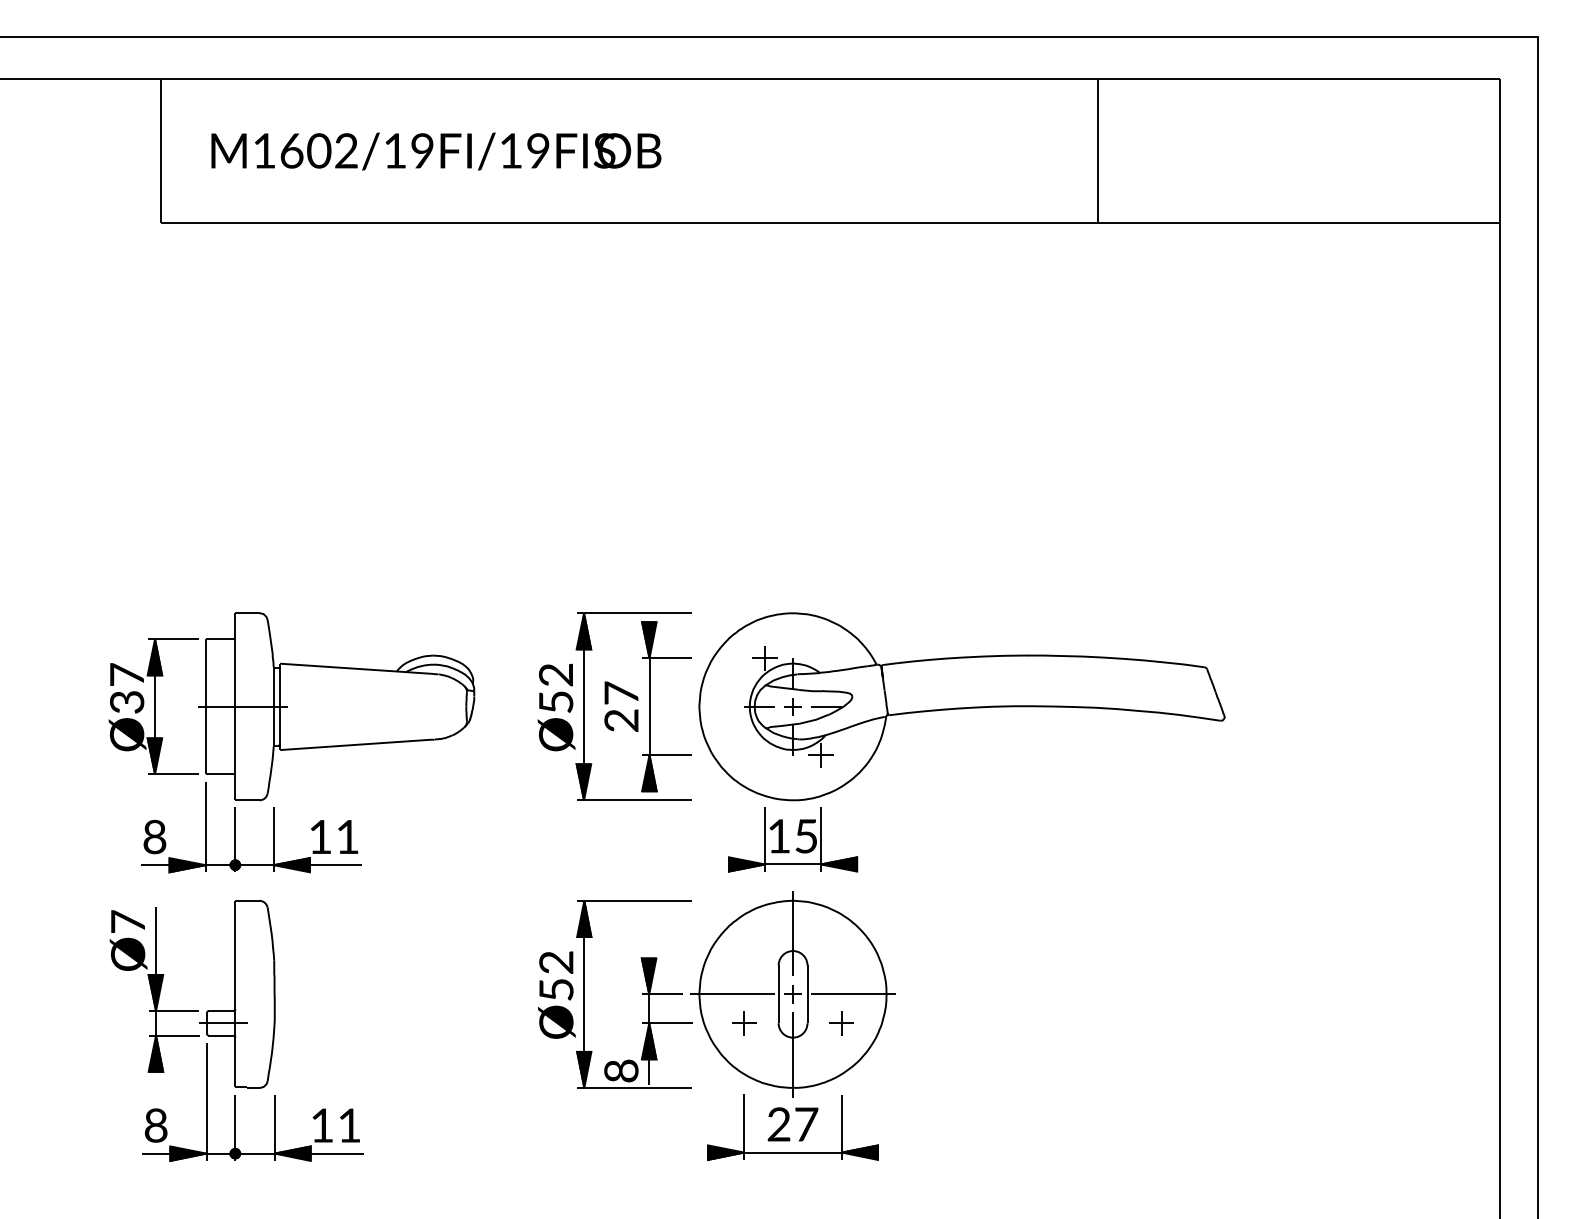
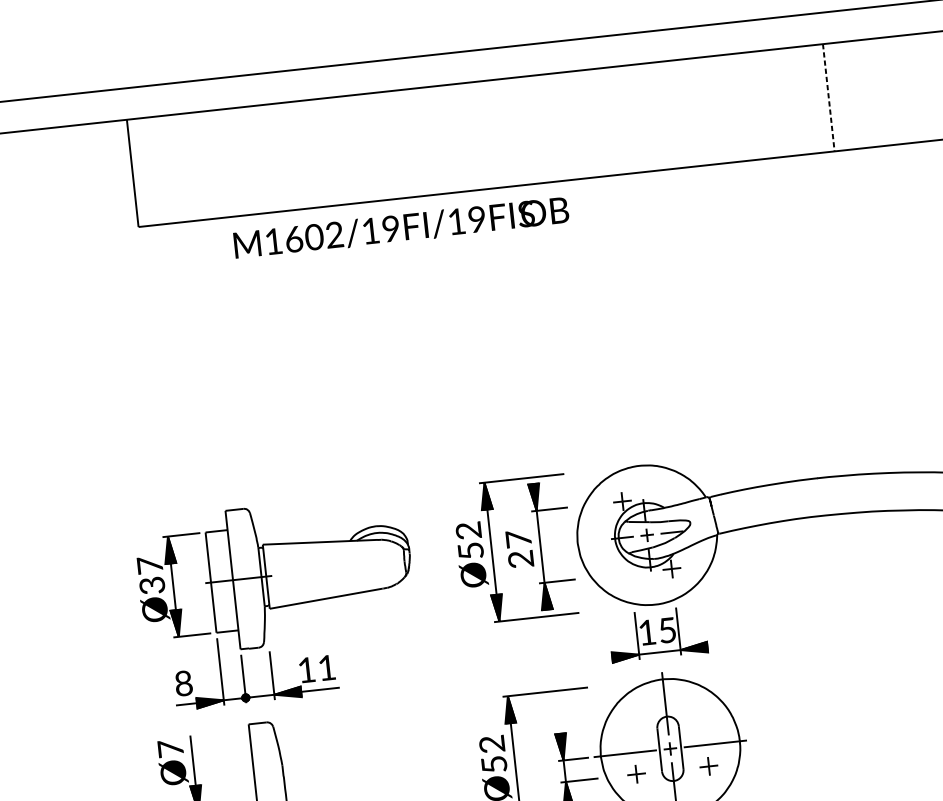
text: (436, 151) -> (401, 228), moved
line: (1097, 151) -> (828, 98), solid -> dashed

